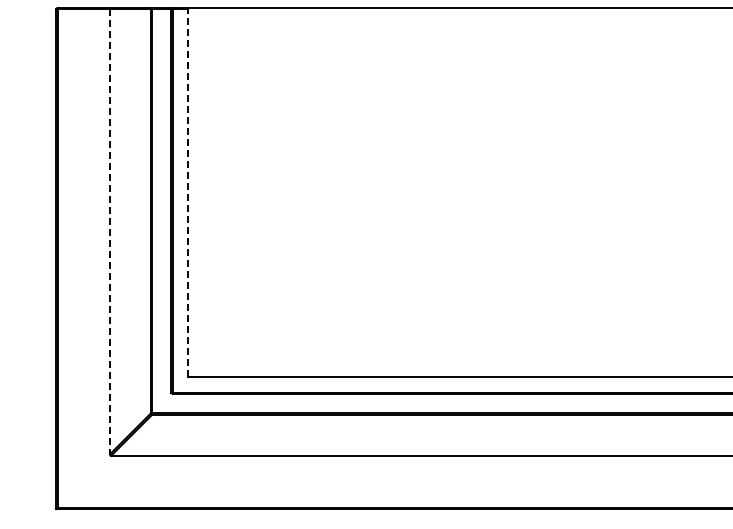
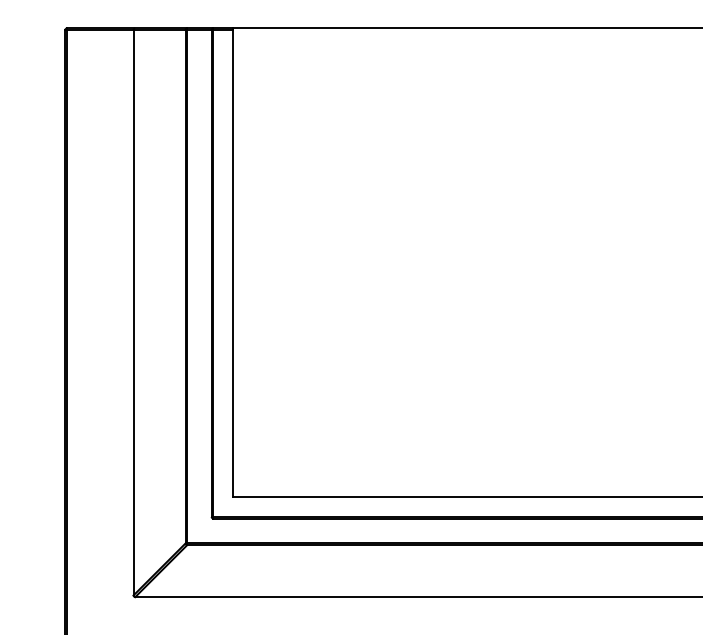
line: (188, 192) -> (233, 262), dashed -> solid
line: (109, 232) -> (132, 313), dashed -> solid

